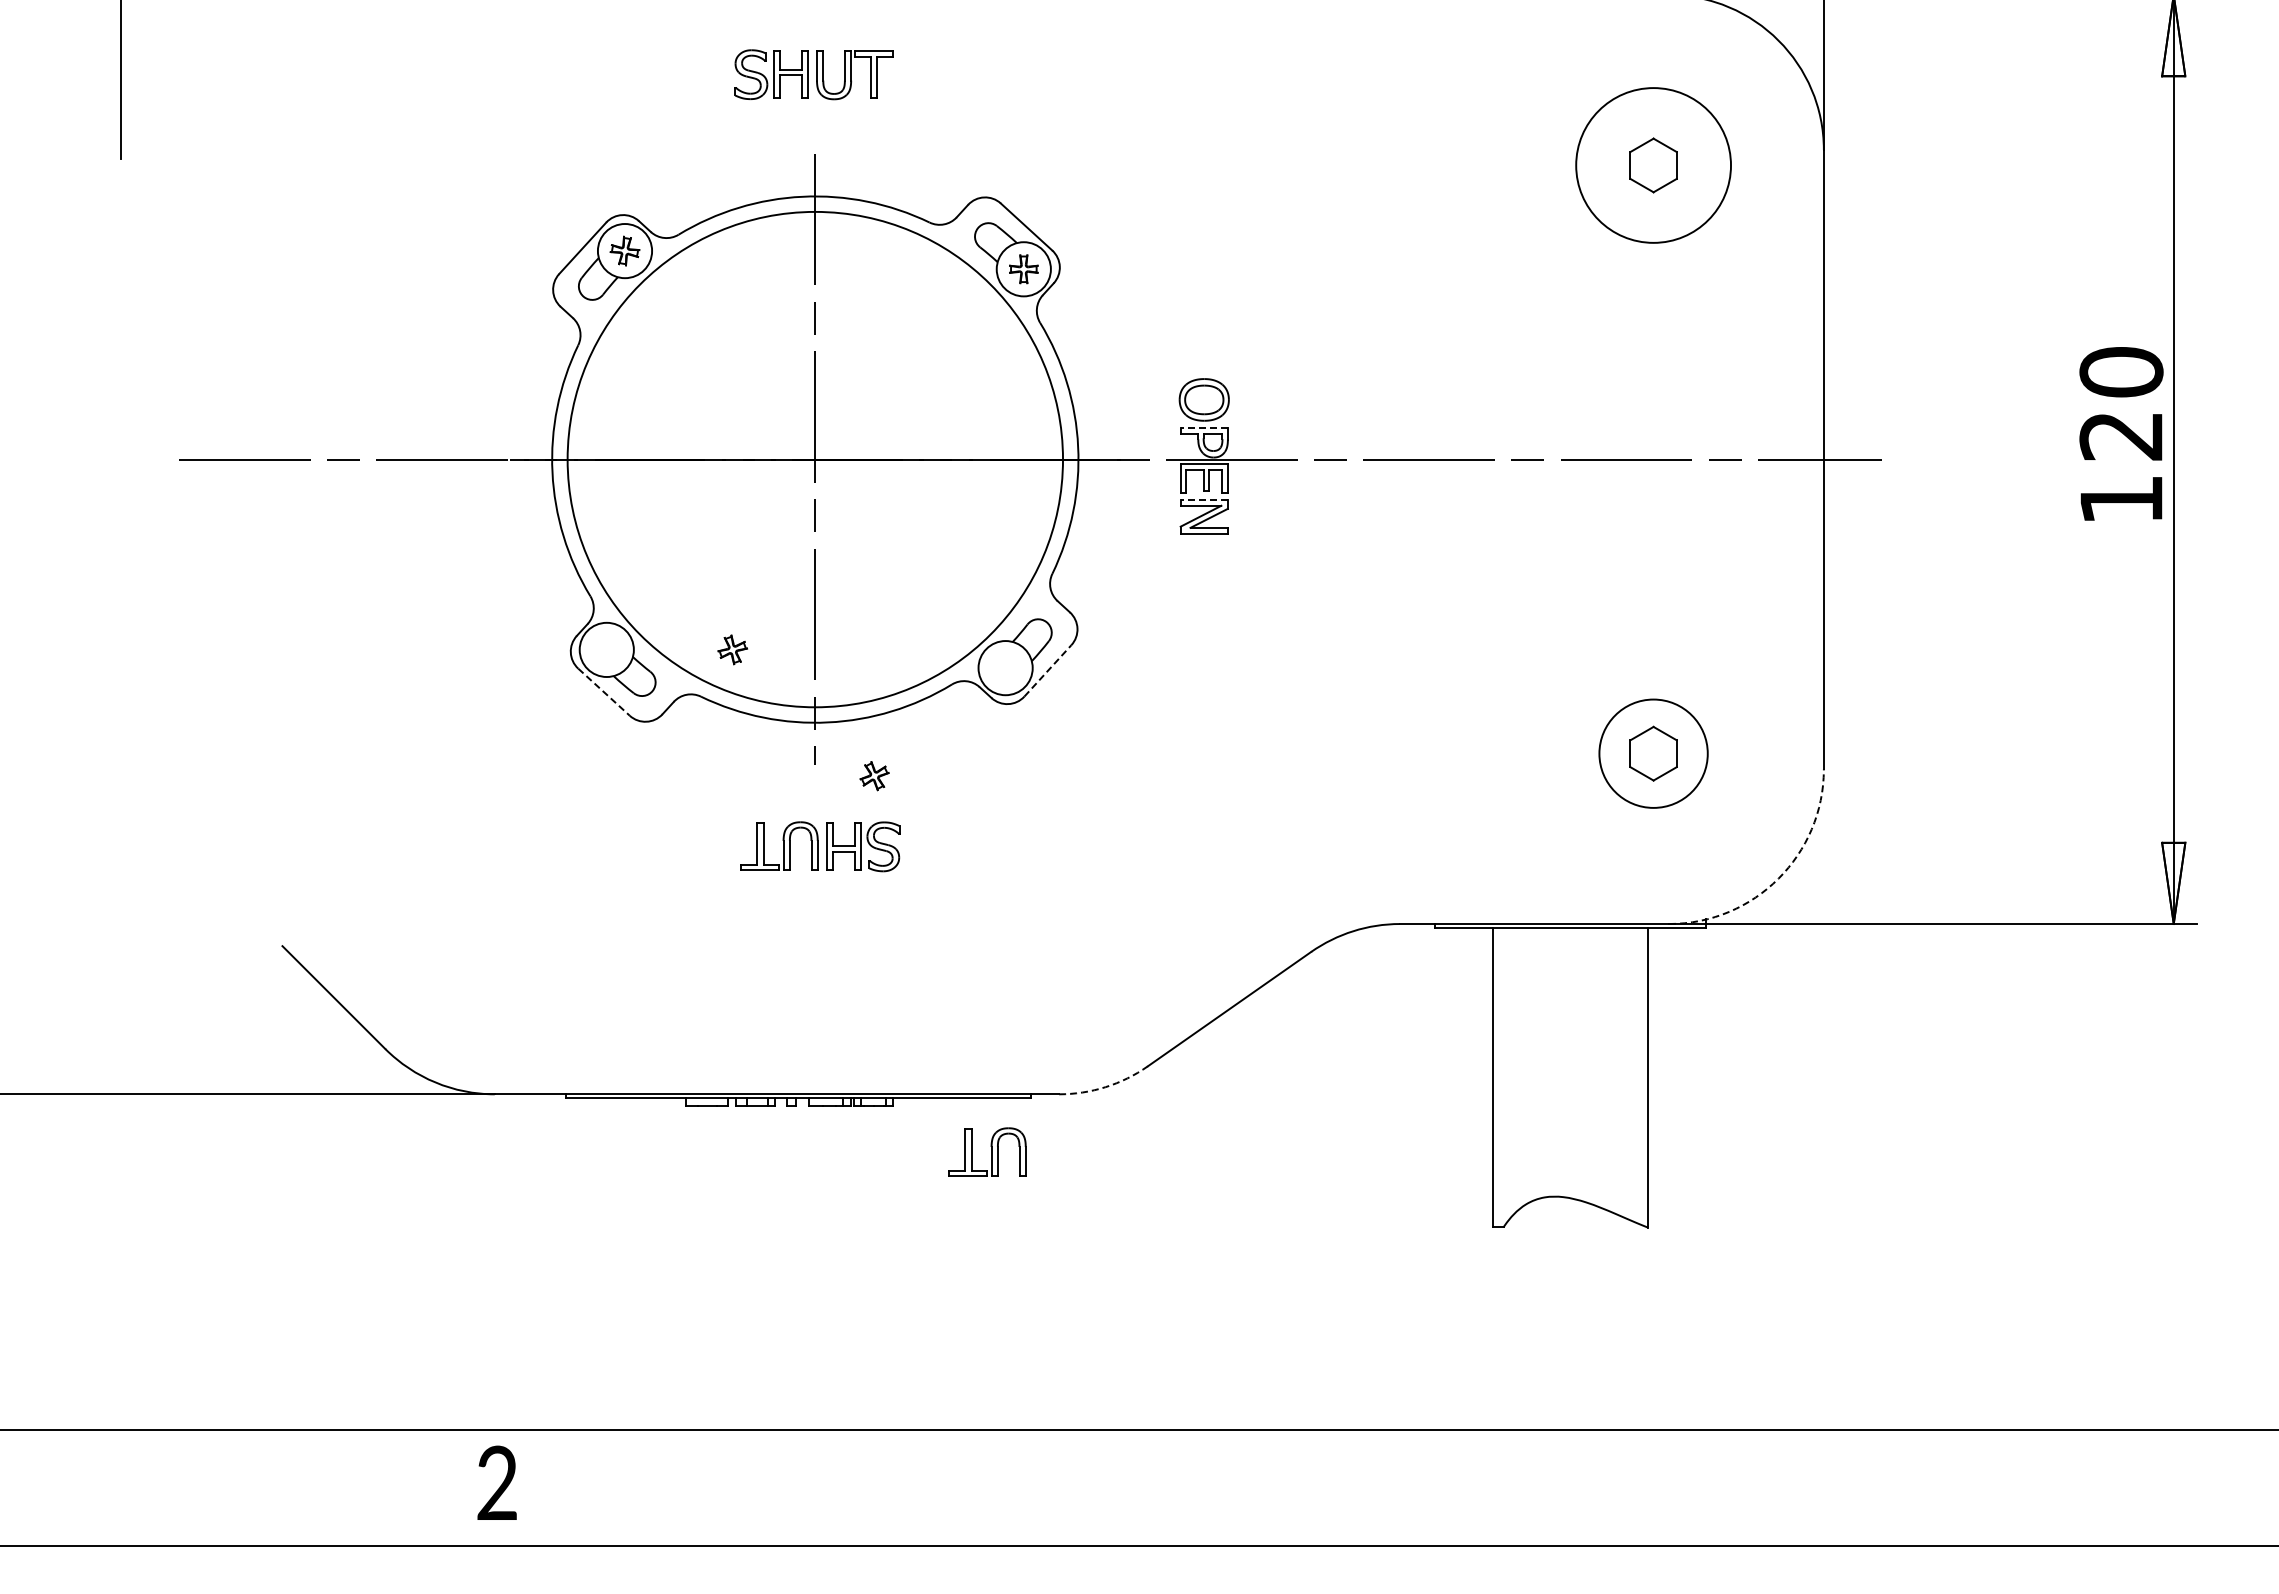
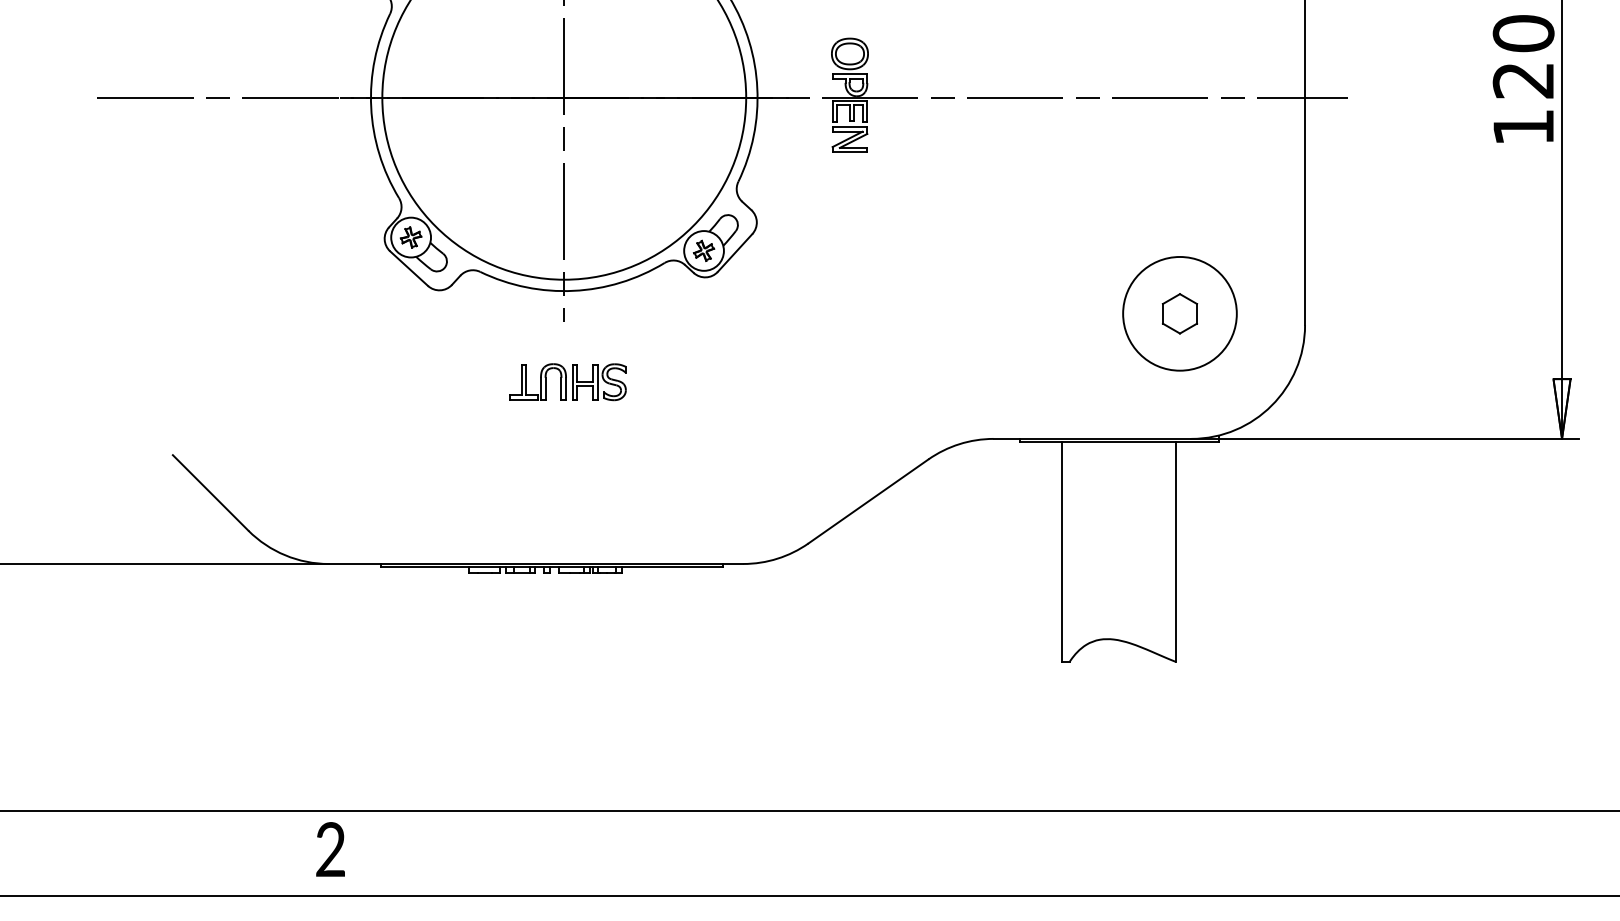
line: (1204, 427) -> (850, 74), dashed -> solid
line: (1204, 499) -> (850, 127), dashed -> solid
part: (732, 649) -> (410, 237), moved
line: (1047, 670) -> (734, 252), dashed -> solid
line: (604, 692) -> (409, 268), dashed -> solid
circle: (1653, 753) -> (1179, 313), size x1.43
part: (874, 776) -> (703, 251), moved
arc: (1778, 878) -> (1271, 405), dashed -> solid
arc: (1105, 1087) -> (777, 558), dashed -> solid
part: (987, 1151) -> (690, 605), removed

